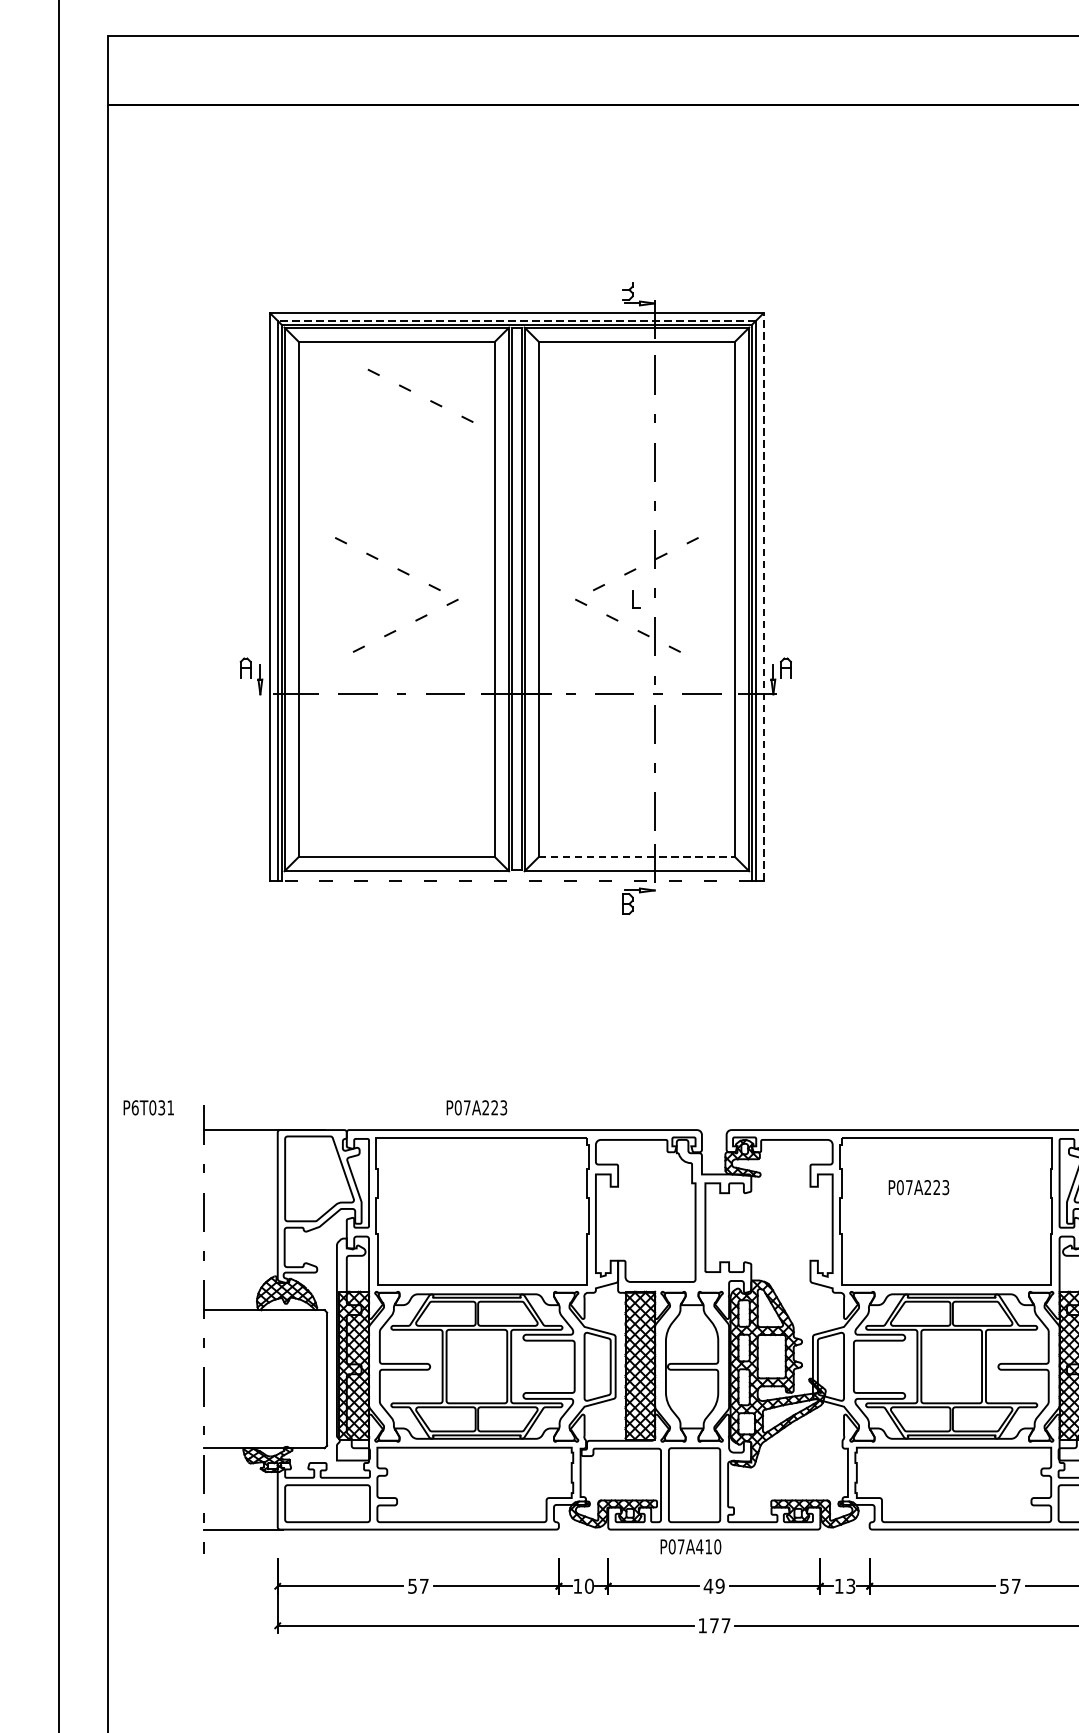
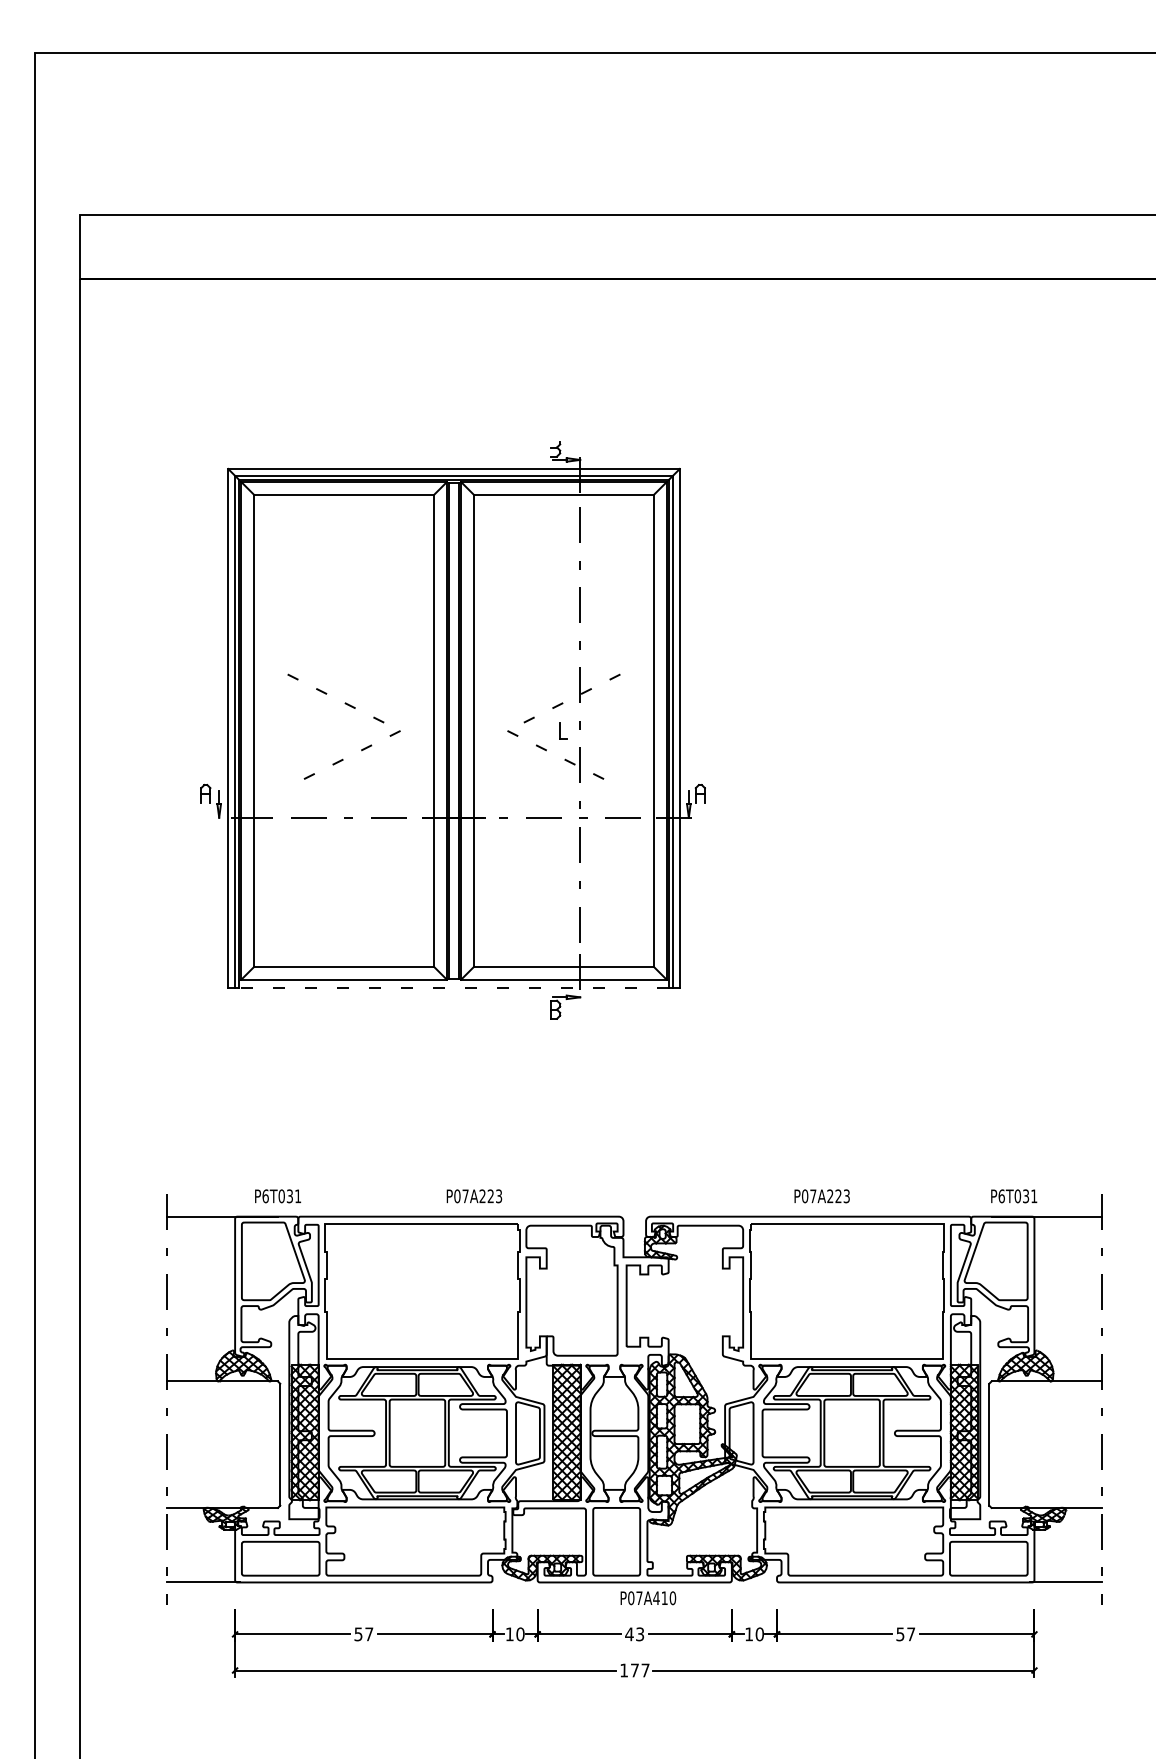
line: (516, 320) -> (453, 475), dashed -> solid
line: (411, 390) -> (357, 539), removed
line: (763, 596) -> (679, 728), dashed -> solid
line: (636, 856) -> (563, 966), dashed -> solid
text: (149, 1108) -> (278, 1196), moved
text: (476, 1108) -> (474, 1196), moved
text: (918, 1187) -> (821, 1196), moved
text: (691, 1547) -> (648, 1598), moved
text: (720, 1586) -> (640, 1634), 49 -> 43
text: (850, 1586) -> (759, 1634), 13 -> 10

